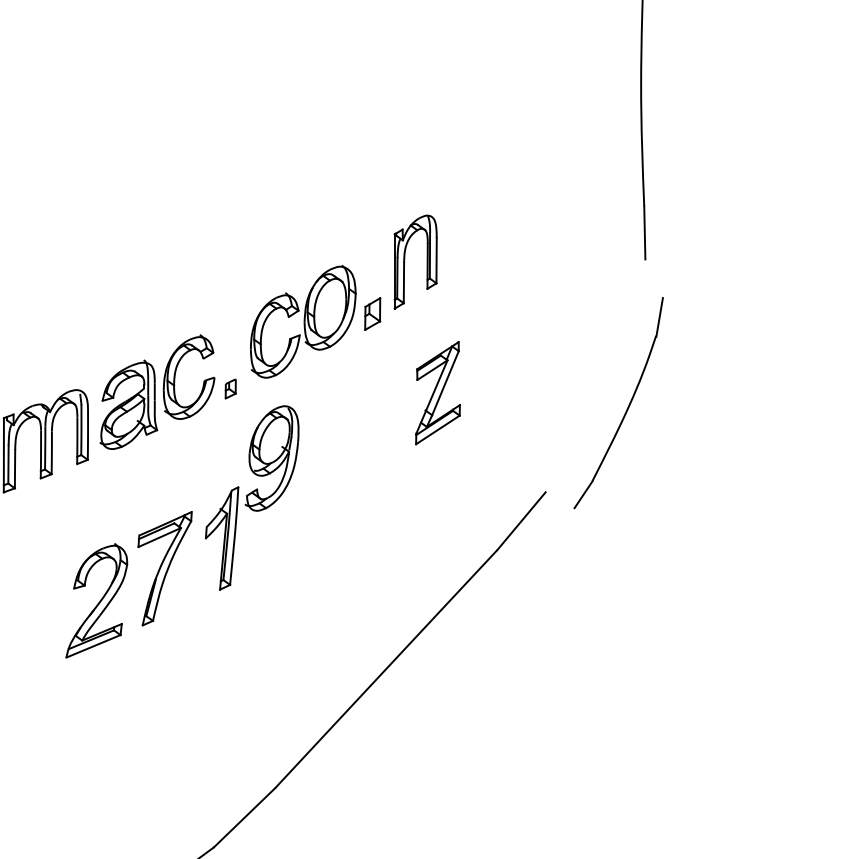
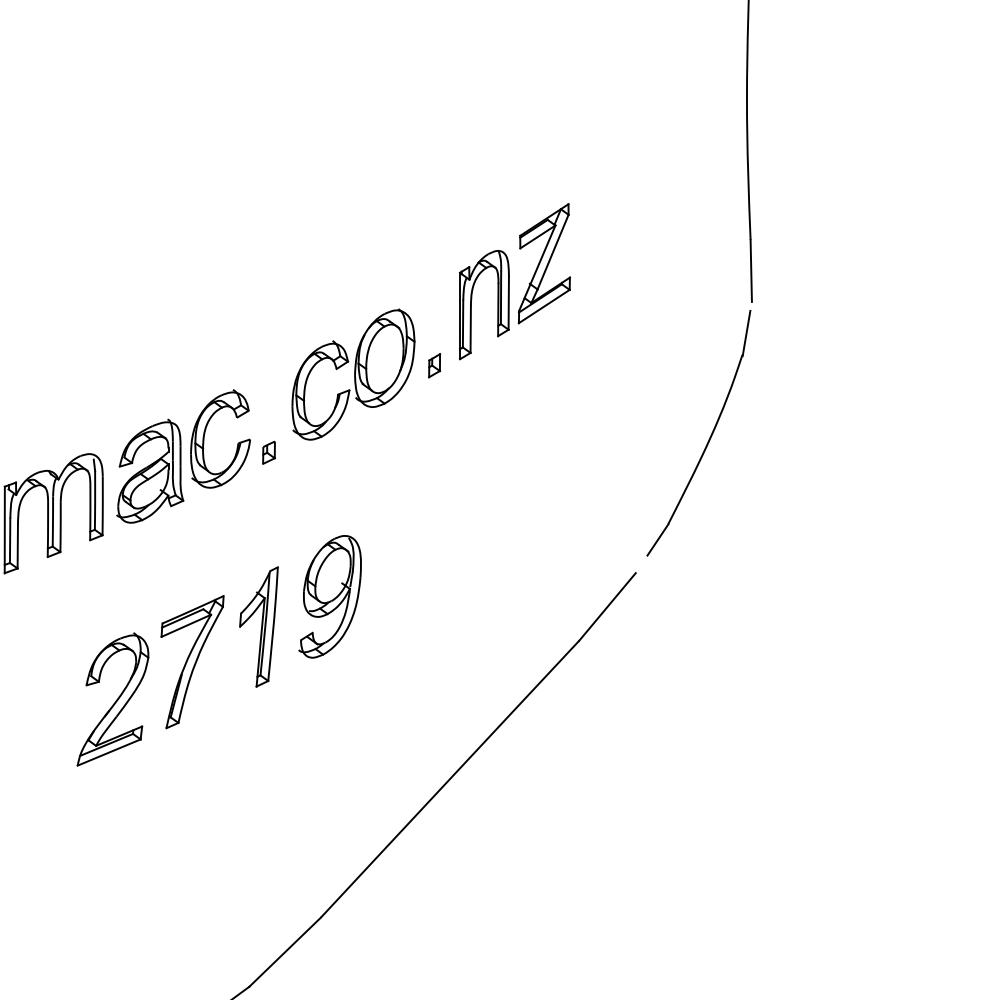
part: (372, 314) -> (434, 365), size x0.62
part: (437, 393) -> (543, 263), moved
part: (626, 408) -> (708, 439), moved
part: (271, 458) -> (329, 596), moved

